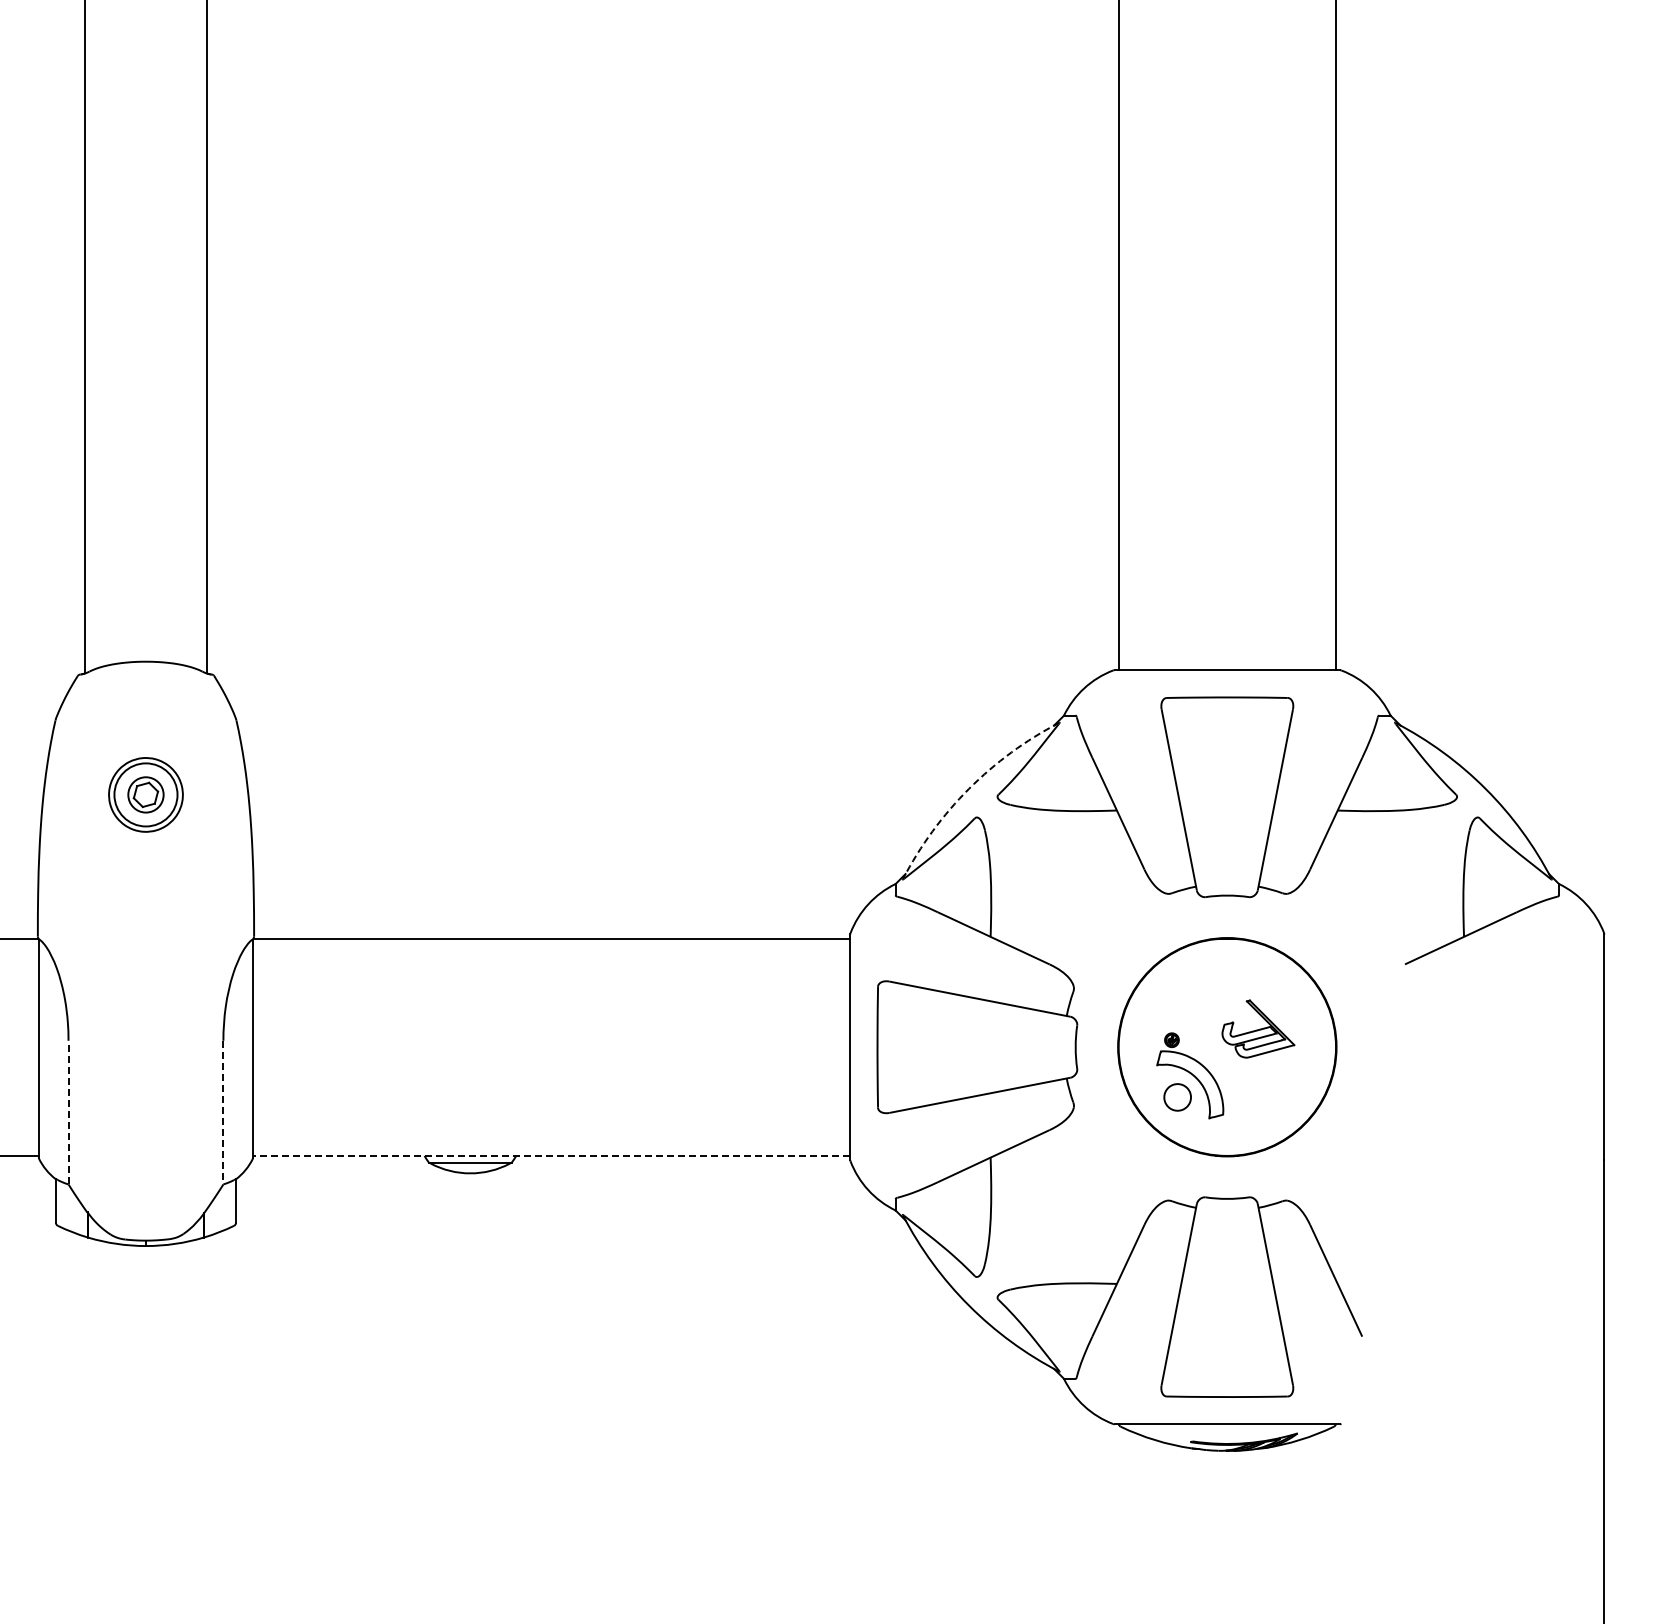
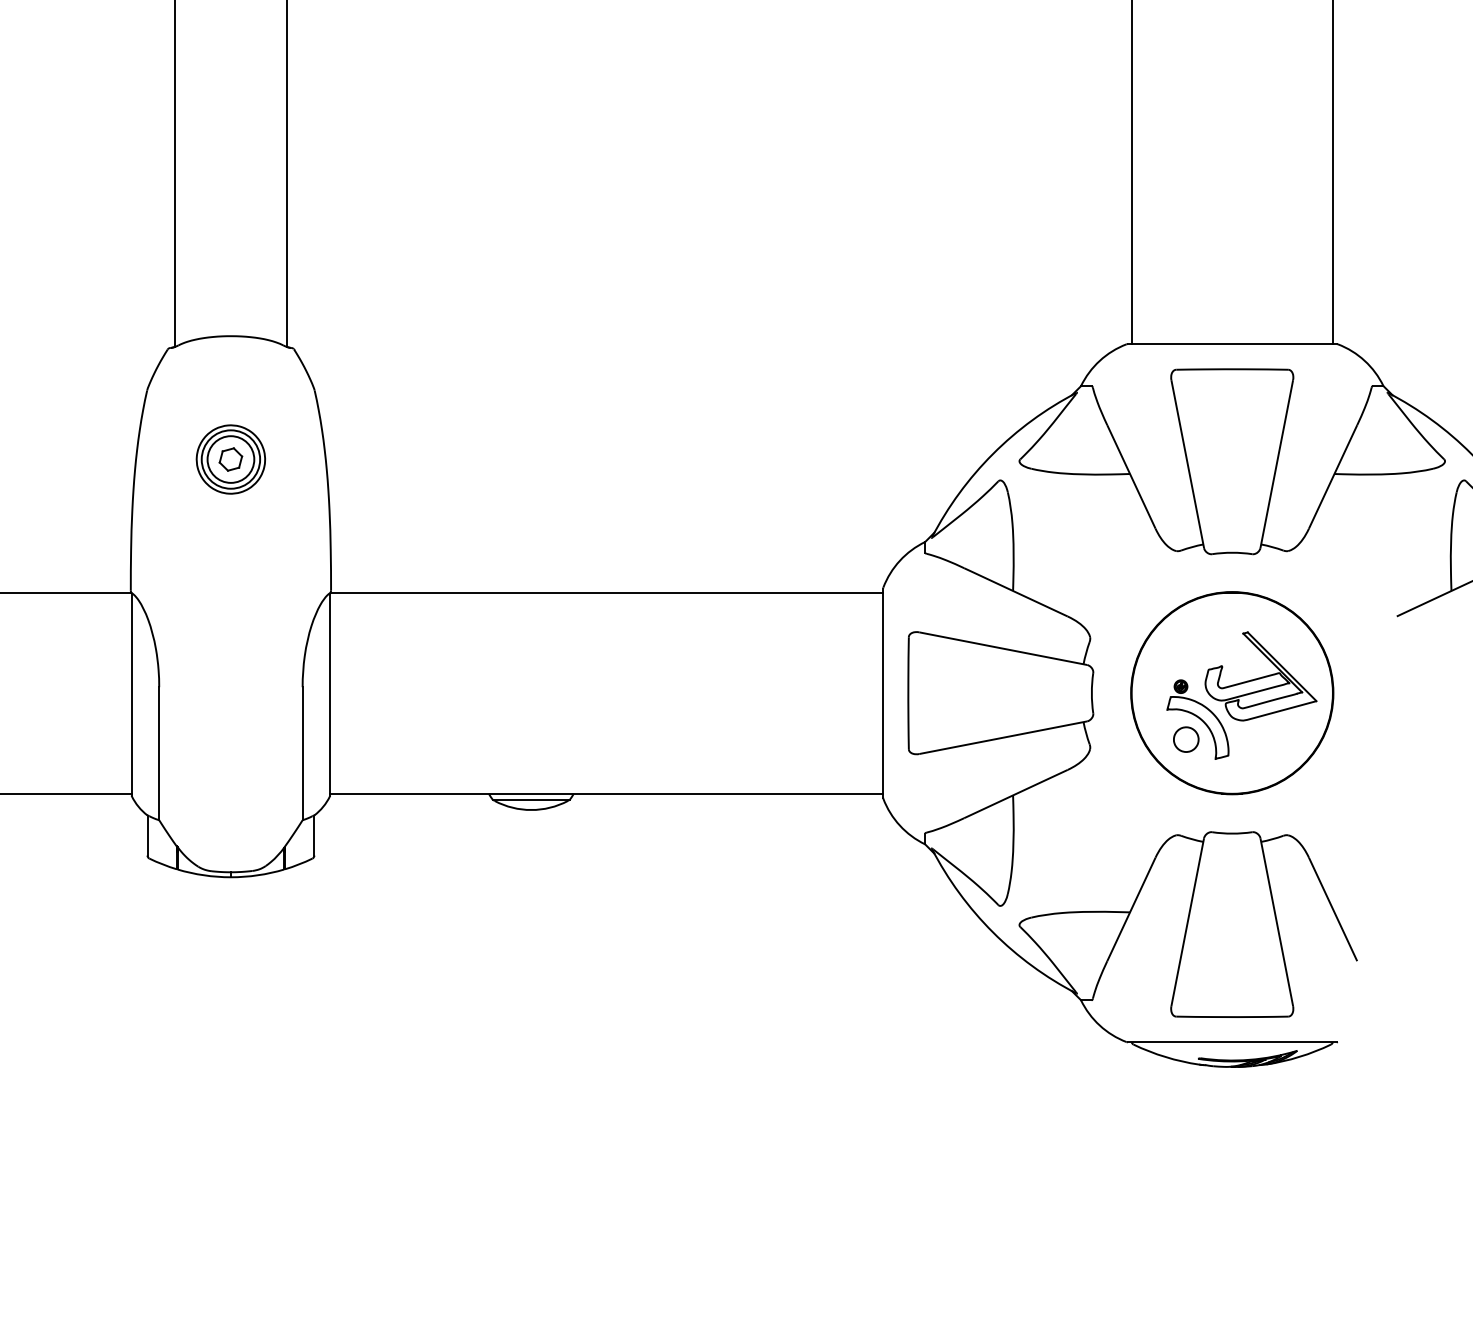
arc: (969, 788) -> (993, 453), dashed -> solid
circle: (145, 794) -> (230, 459), size x1.43
part: (1258, 1028) -> (1261, 675), size x1.67
line: (68, 1112) -> (159, 753), dashed -> solid
line: (223, 1112) -> (302, 753), dashed -> solid
line: (551, 1155) -> (606, 793), dashed -> solid

